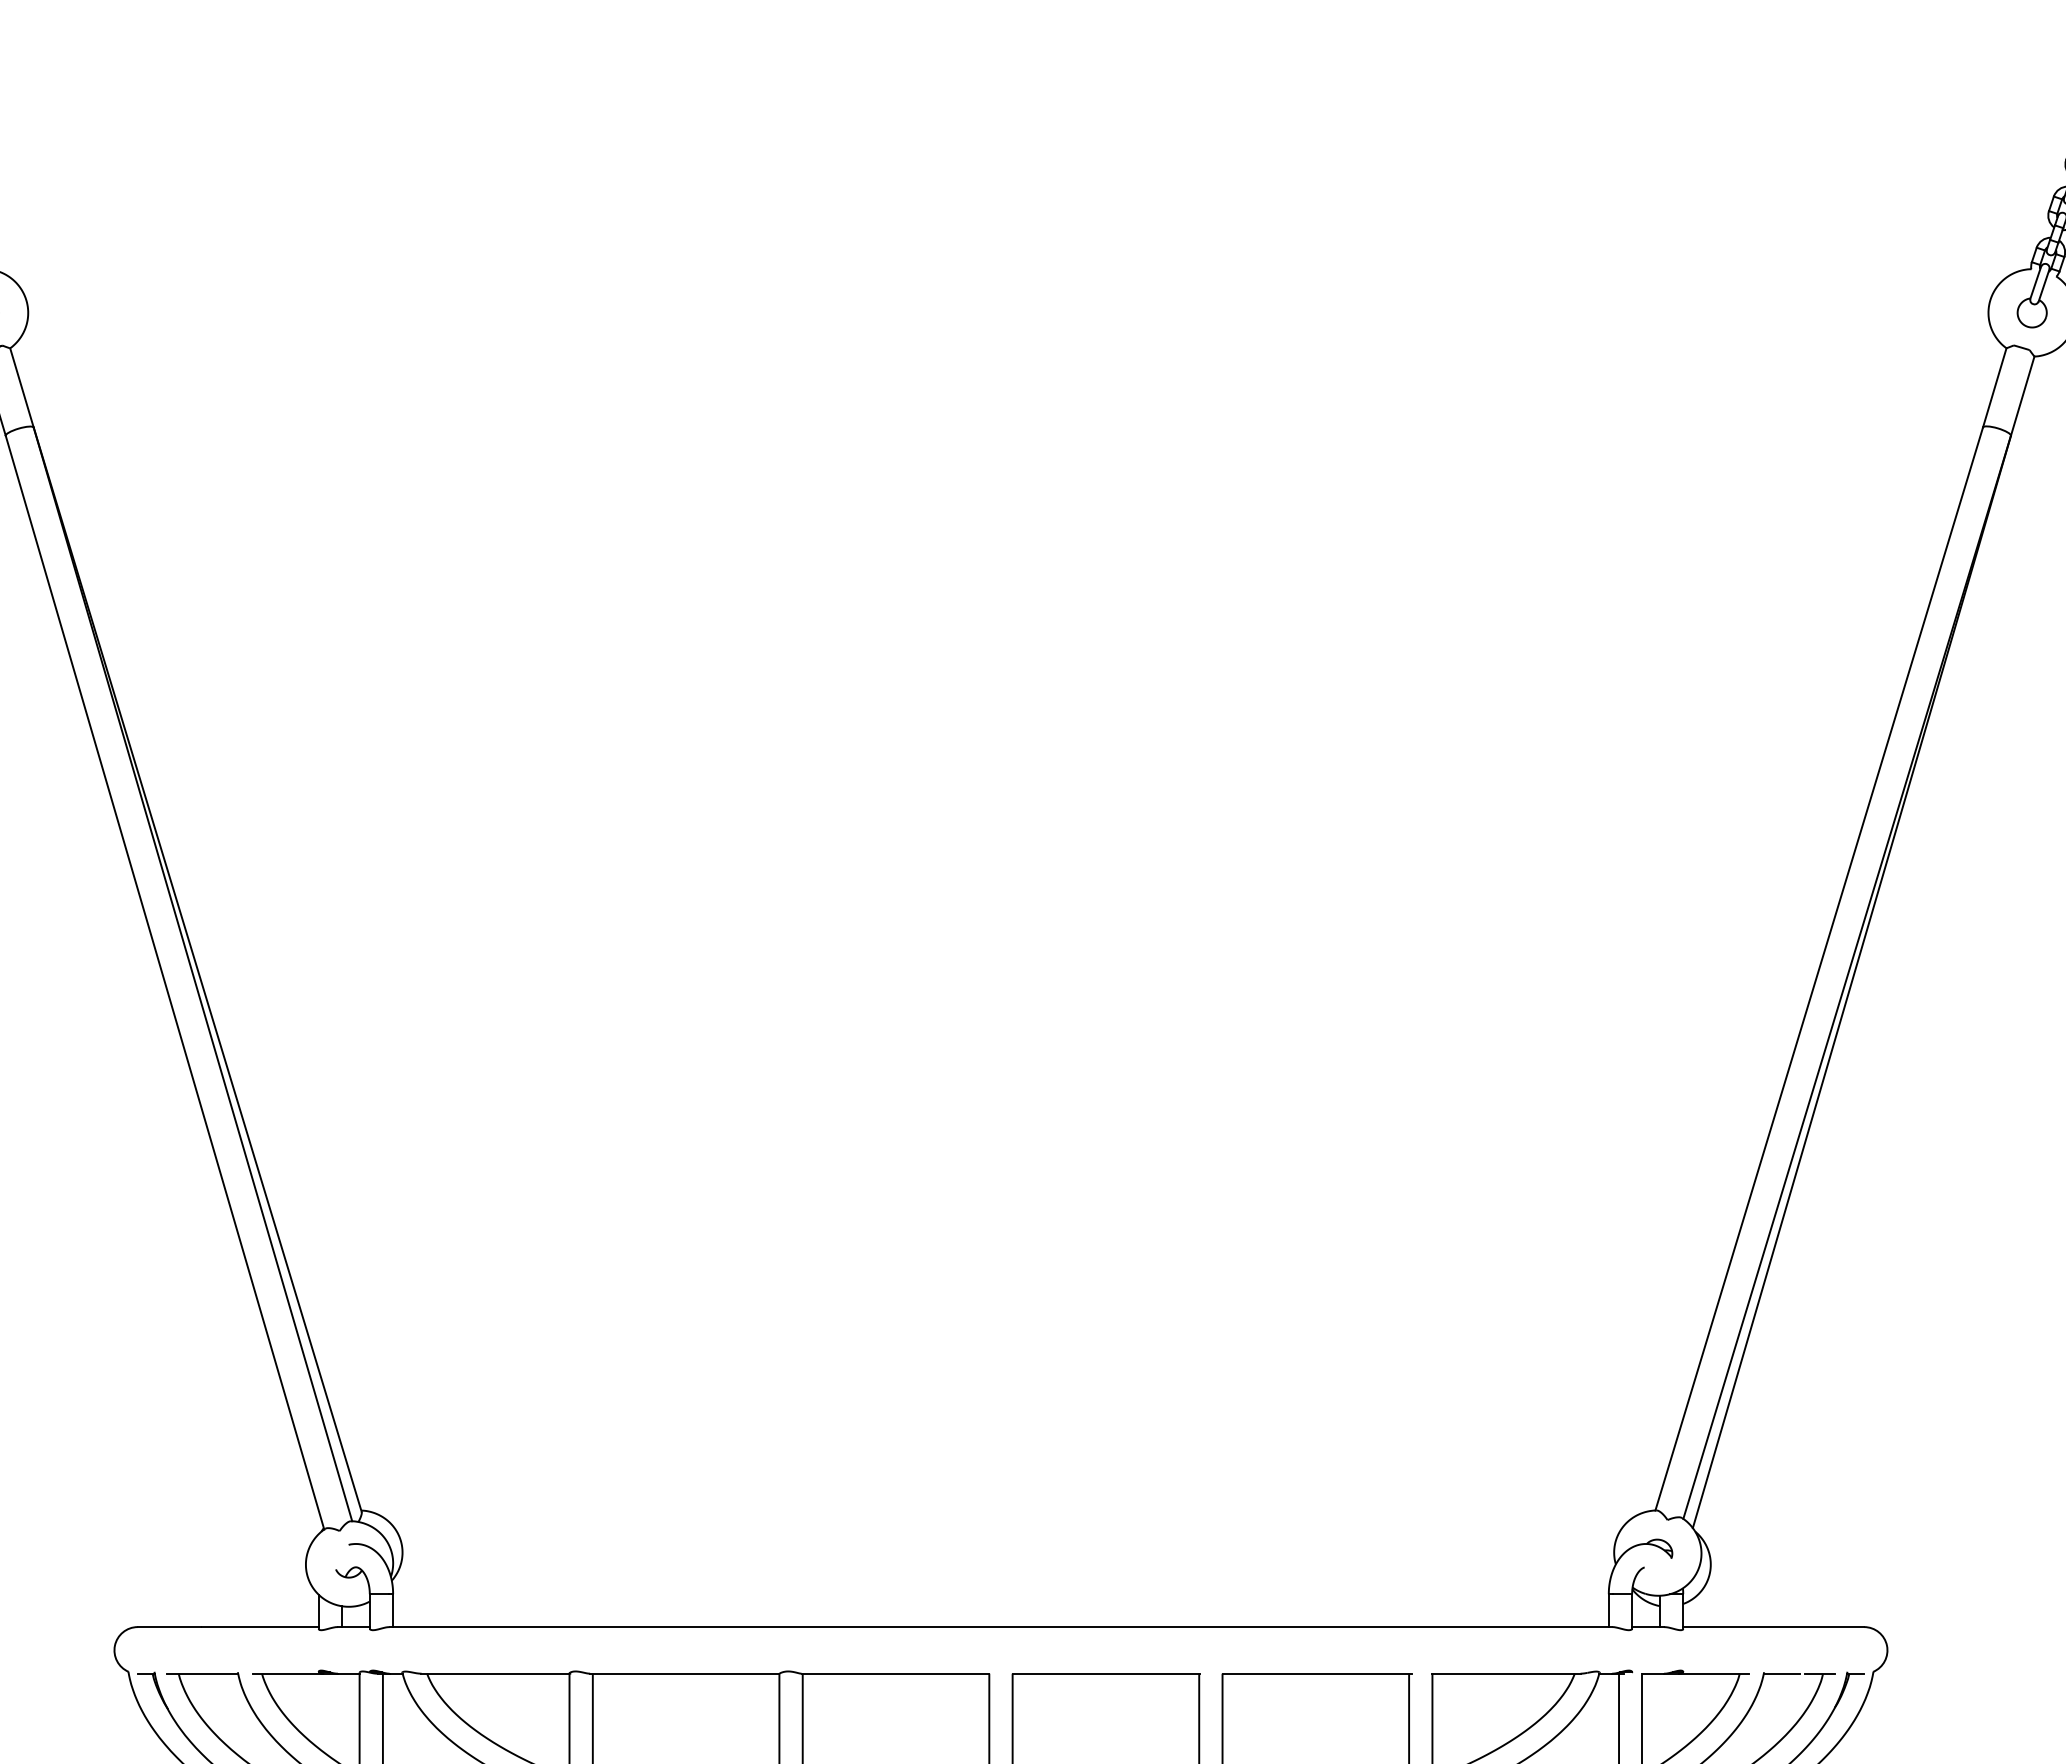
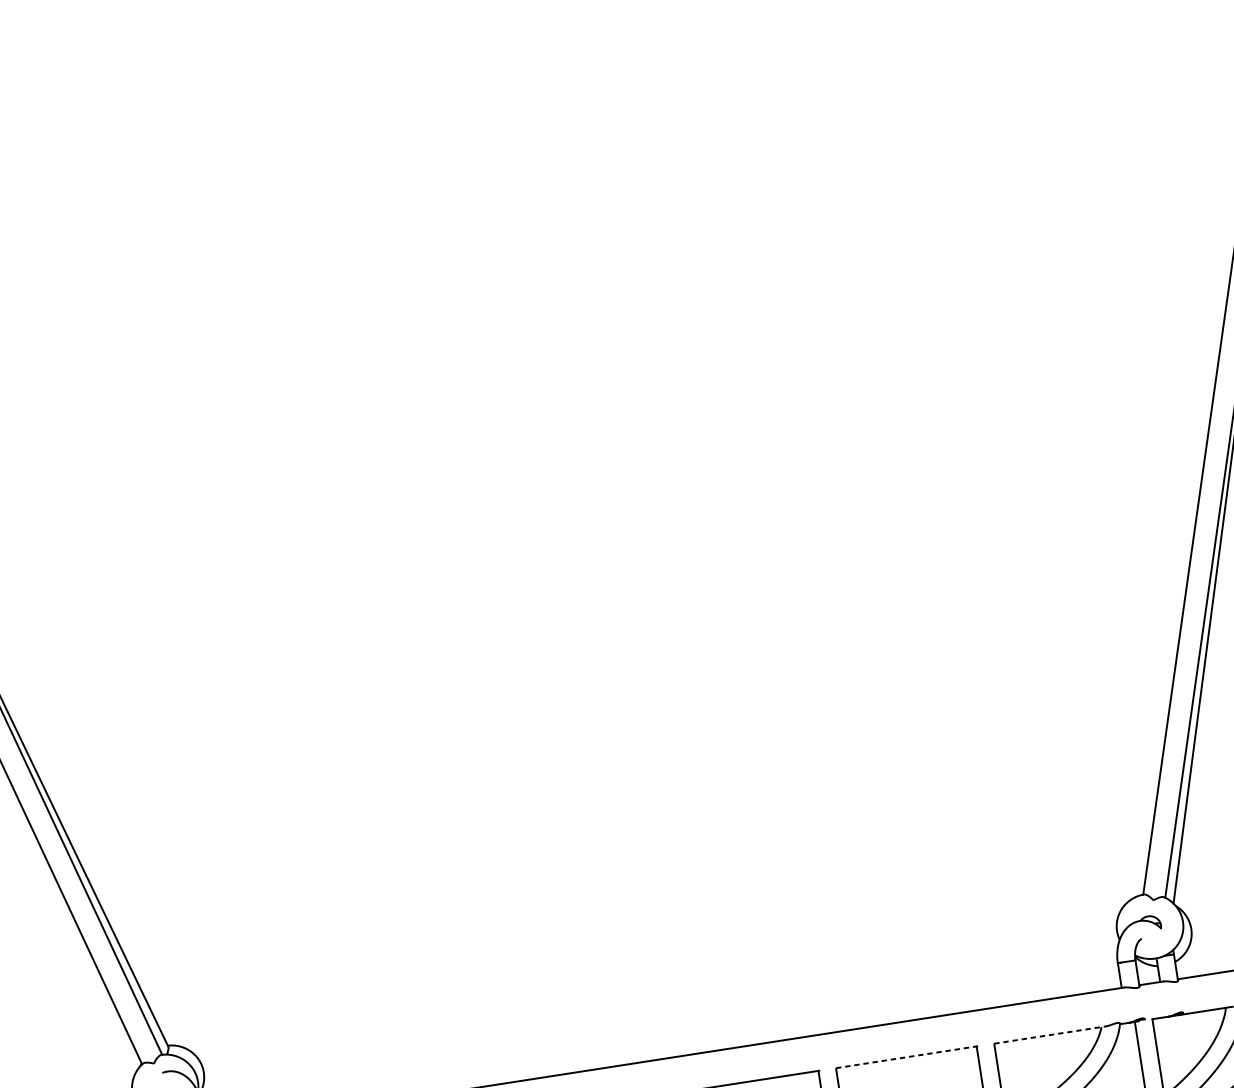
line: (1317, 1673) -> (907, 1056), solid -> dashed
line: (1507, 1673) -> (1050, 1034), solid -> dashed

